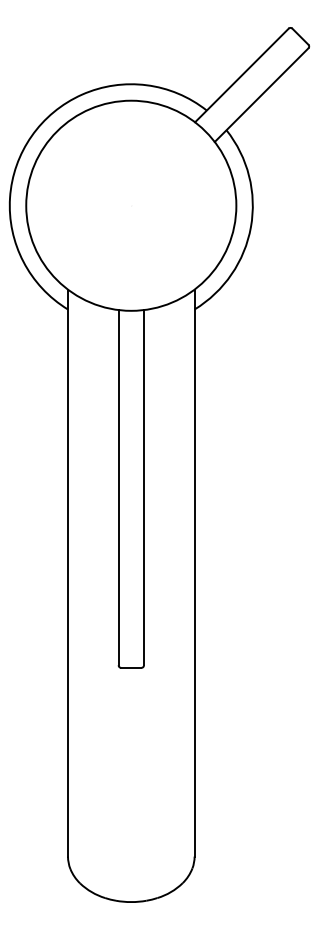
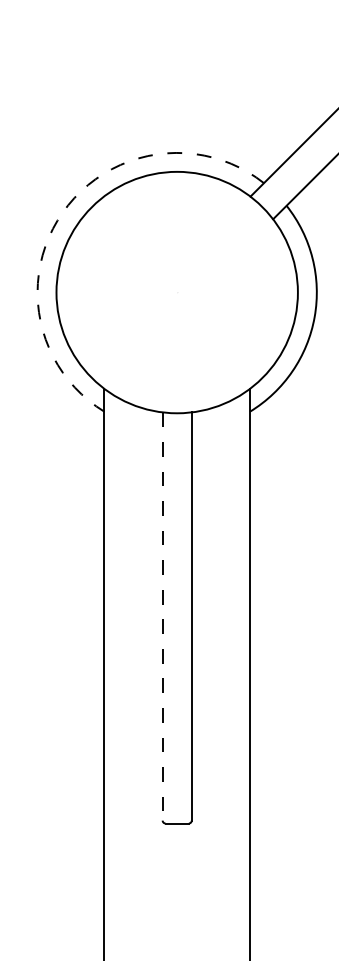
arc: (31, 136) -> (62, 212), solid -> dashed
line: (118, 487) -> (162, 616), solid -> dashed

